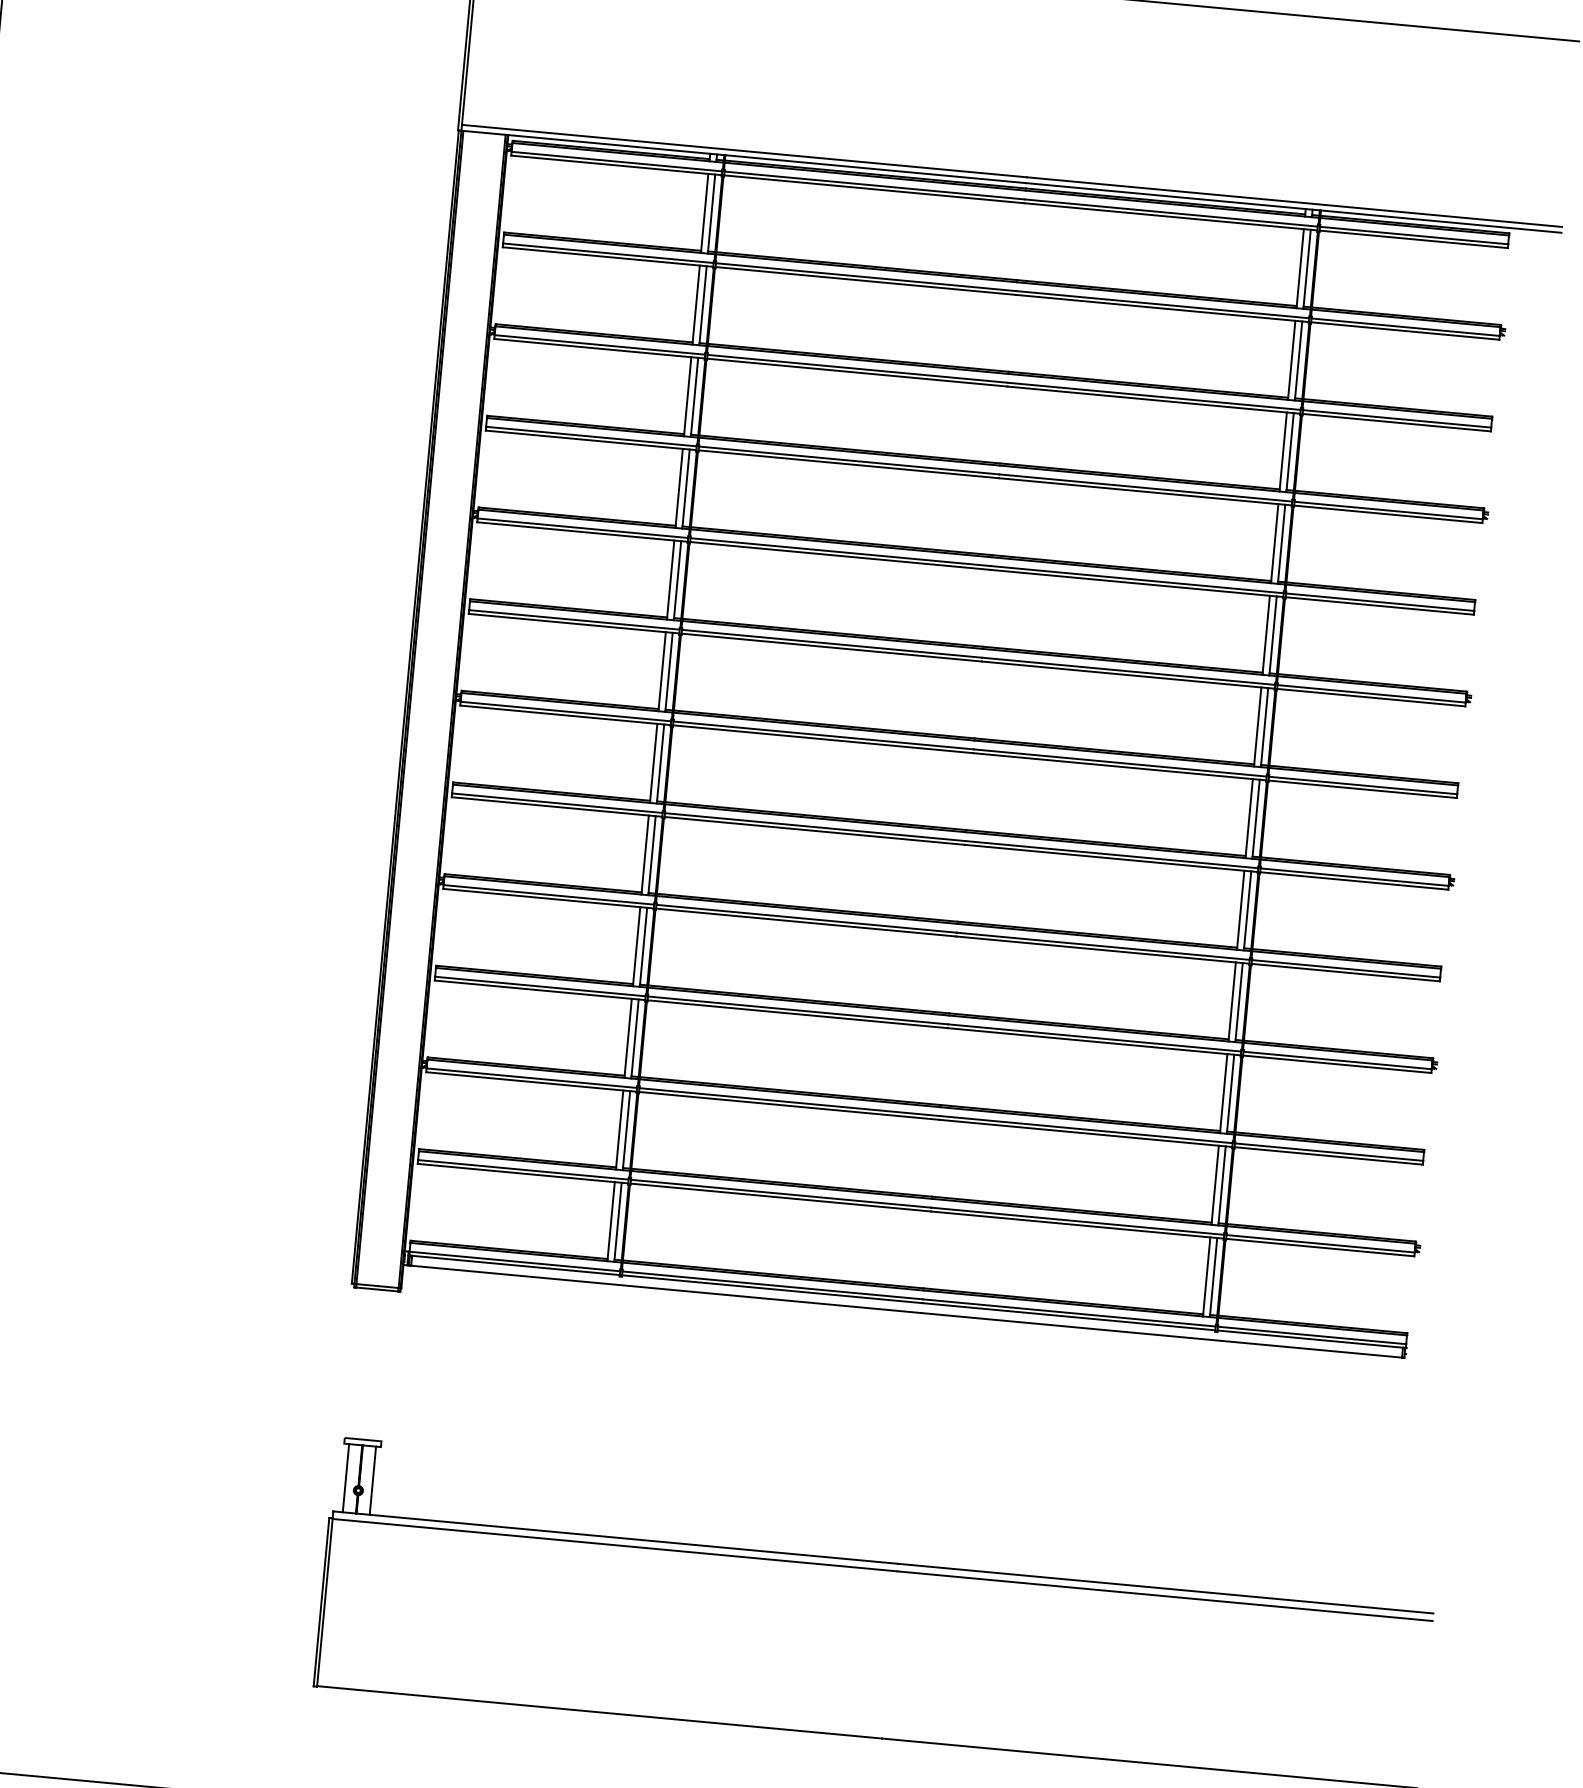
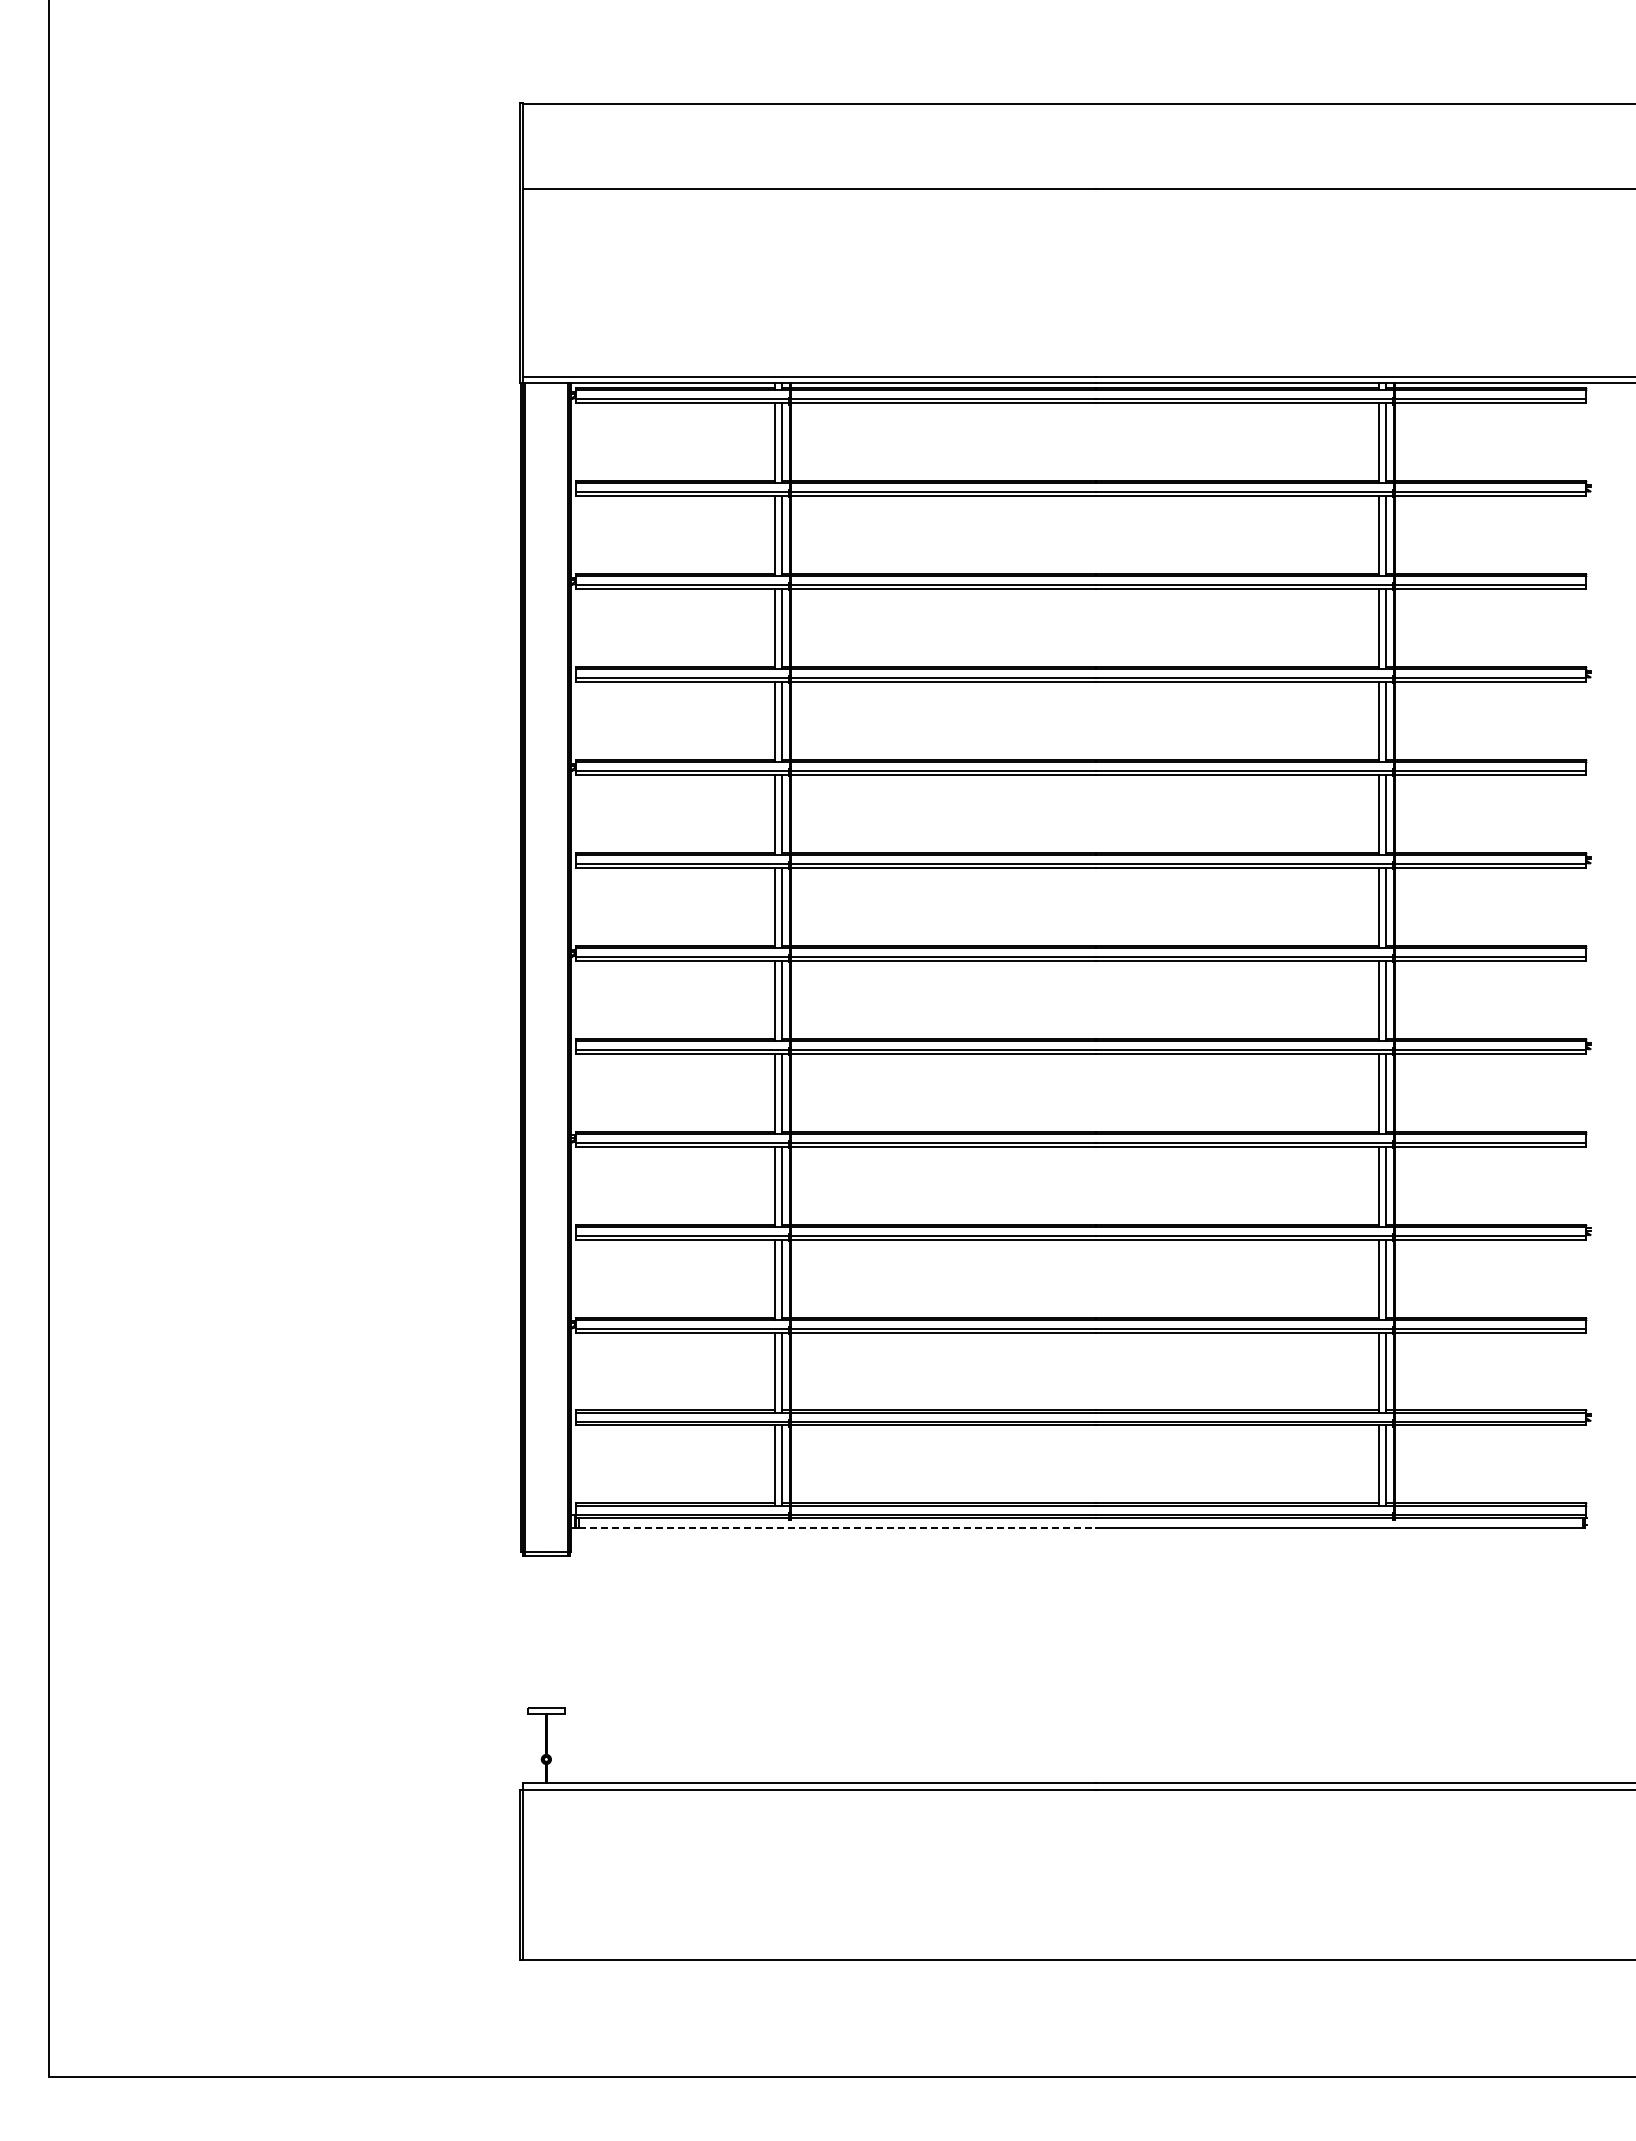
line: (666, 1289) -> (837, 1528), solid -> dashed
line: (345, 1477) -> (532, 1747), removed
line: (373, 1480) -> (560, 1747), removed

